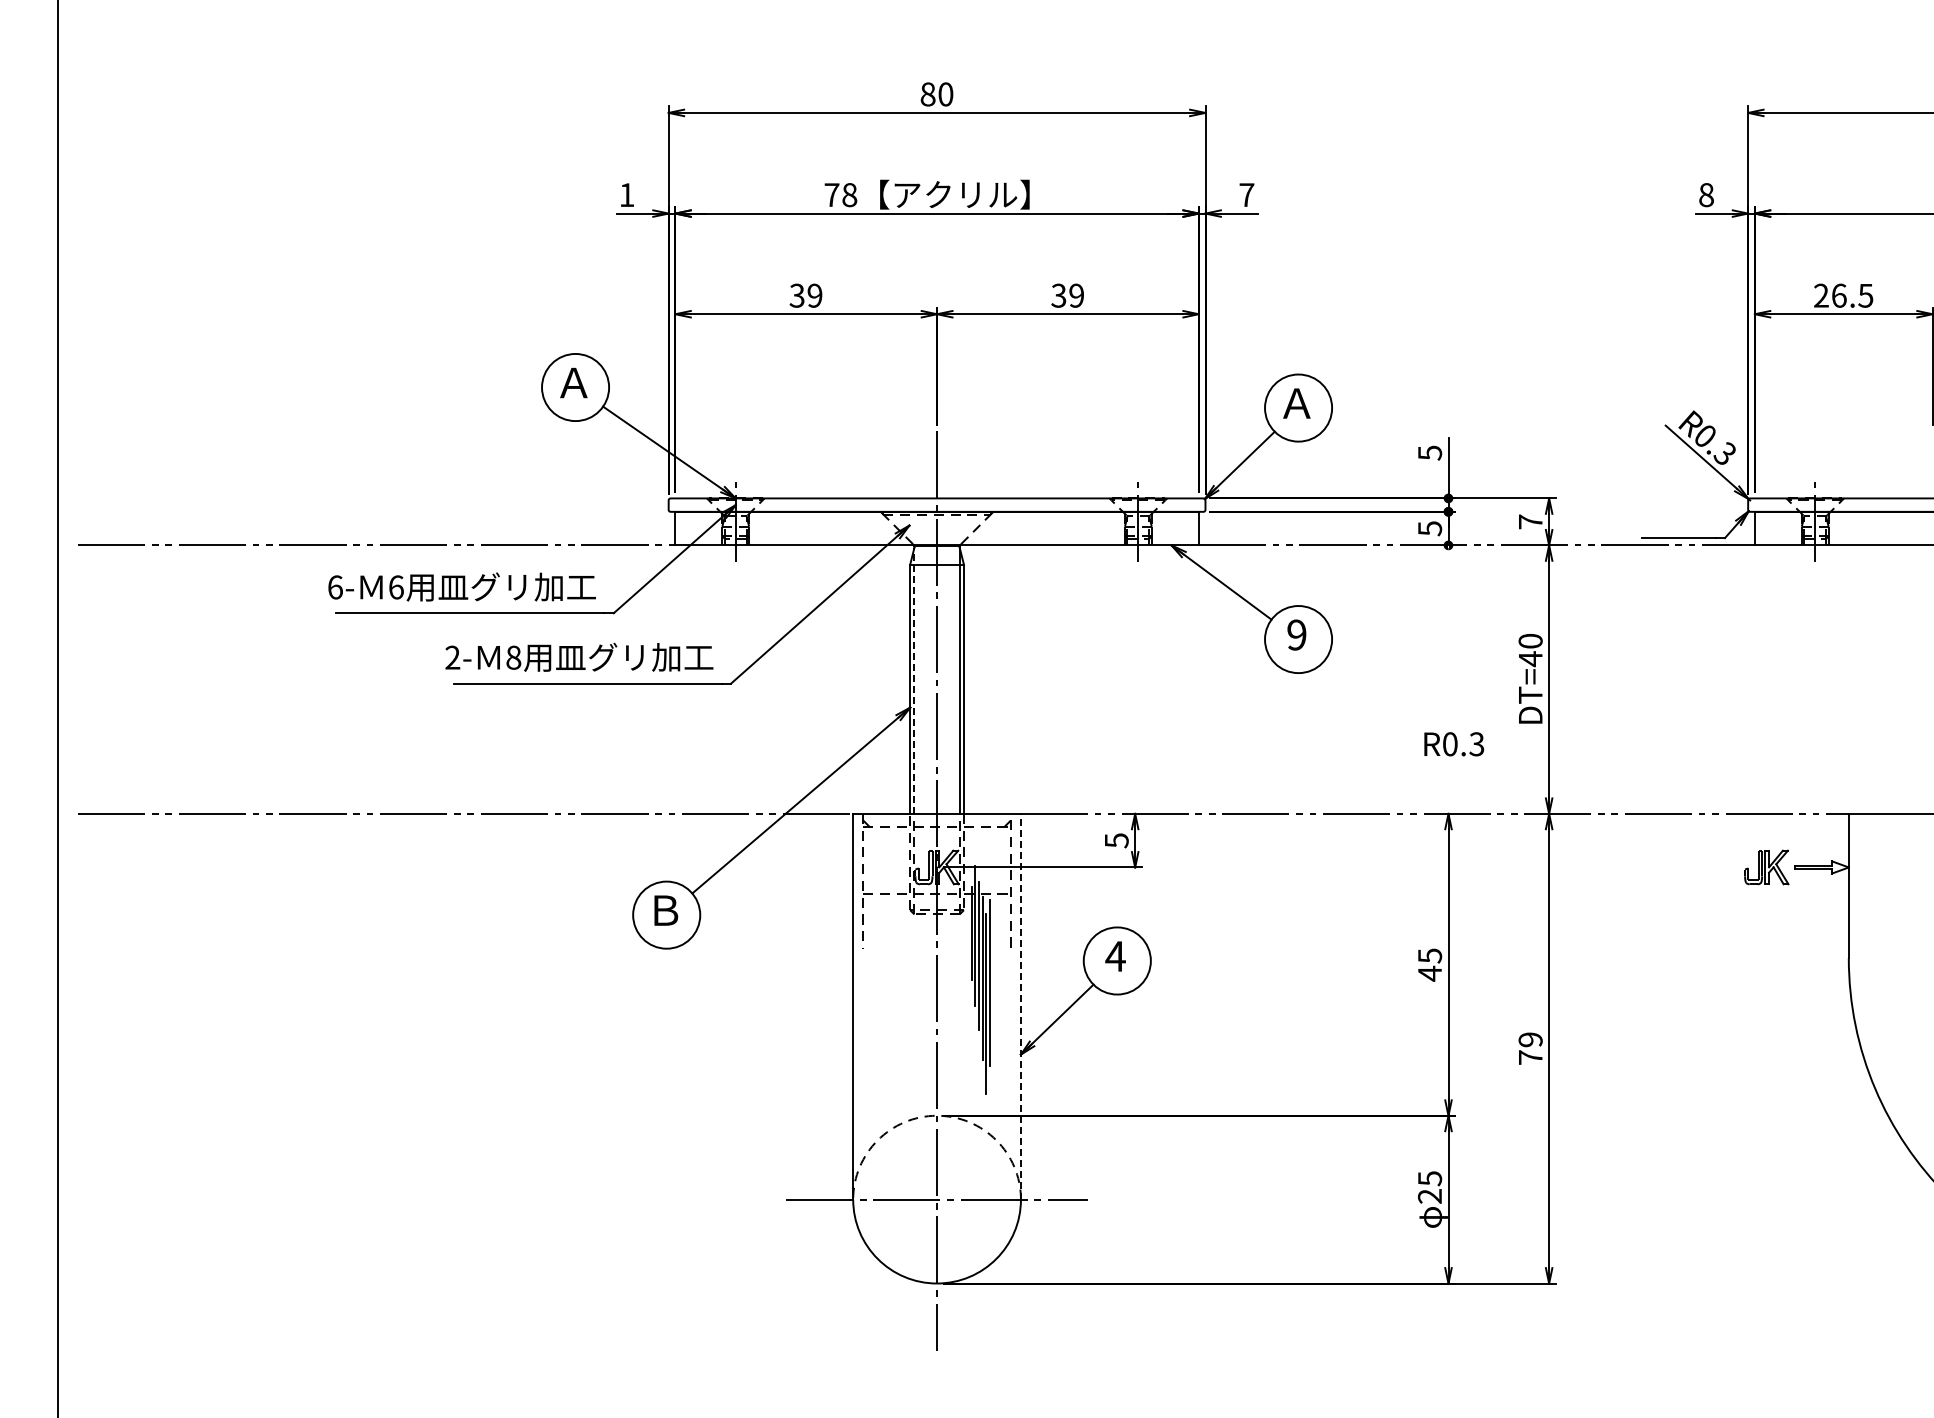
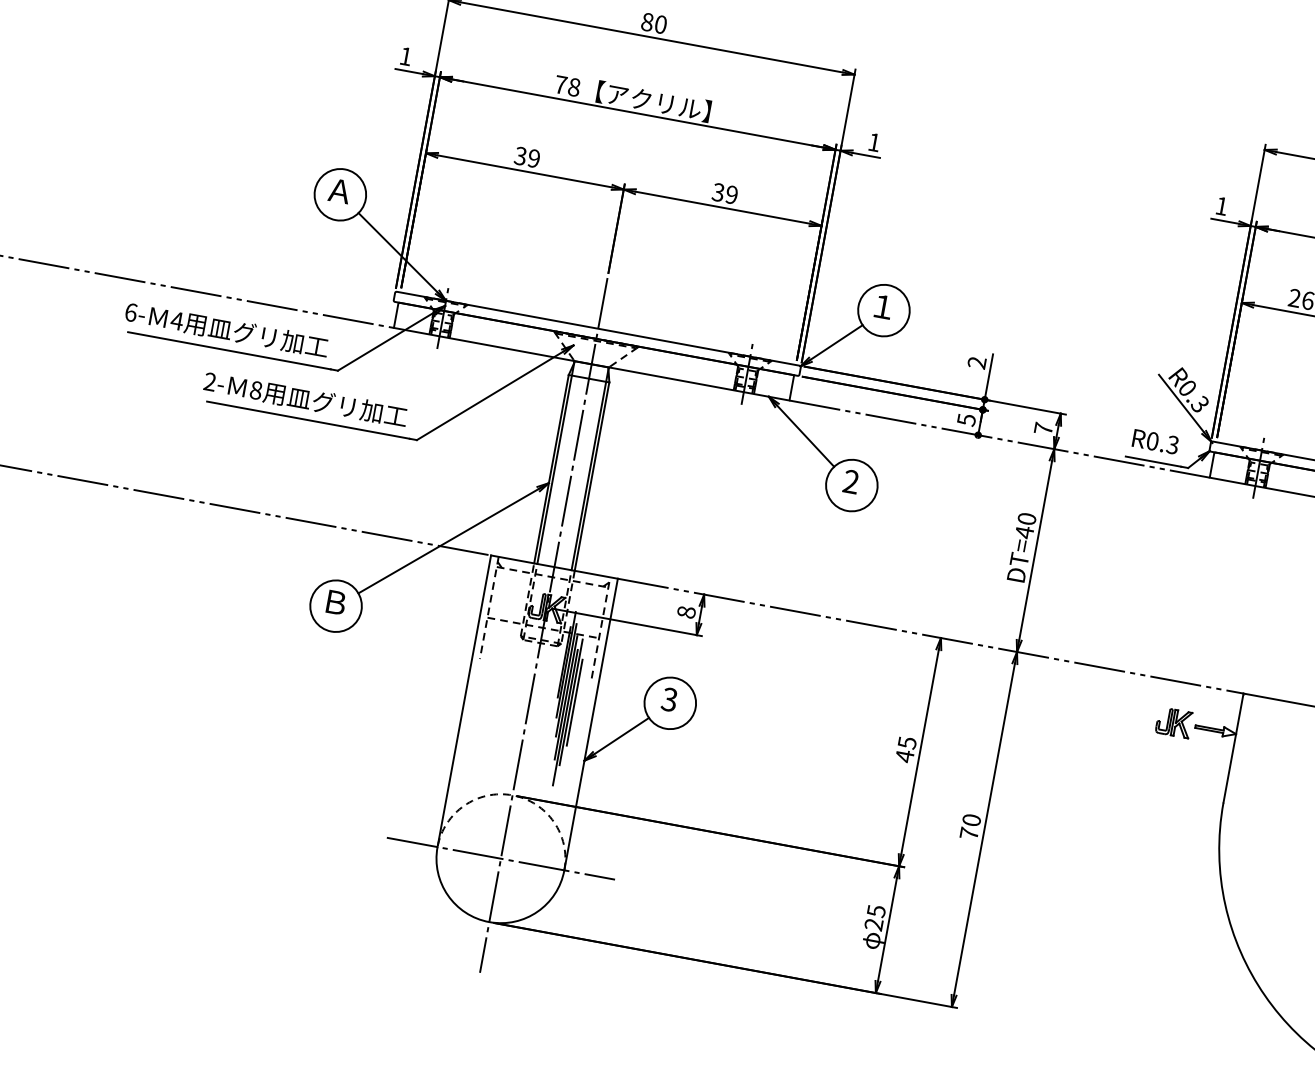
text: (1246, 194) -> (874, 141), 7 -> 1
text: (1706, 195) -> (1221, 206), 8 -> 1
text: (1296, 403) -> (883, 306), Ａ -> １
text: (1429, 452) -> (976, 362), 5 -> 2
text: (396, 587) -> (177, 321), 6 -> 4
text: (1296, 635) -> (850, 482), 9 -> 2
line: (914, 680) -> (555, 463), dashed -> solid
text: (1454, 744) -> (1155, 442), moved
text: (1116, 840) -> (686, 612), 5 -> 8
text: (1115, 956) -> (669, 699), 4 -> 3
line: (994, 982) -> (574, 702), added
line: (1020, 1006) -> (590, 724), dashed -> solid
text: (1530, 1039) -> (971, 819), 79 -> 70

